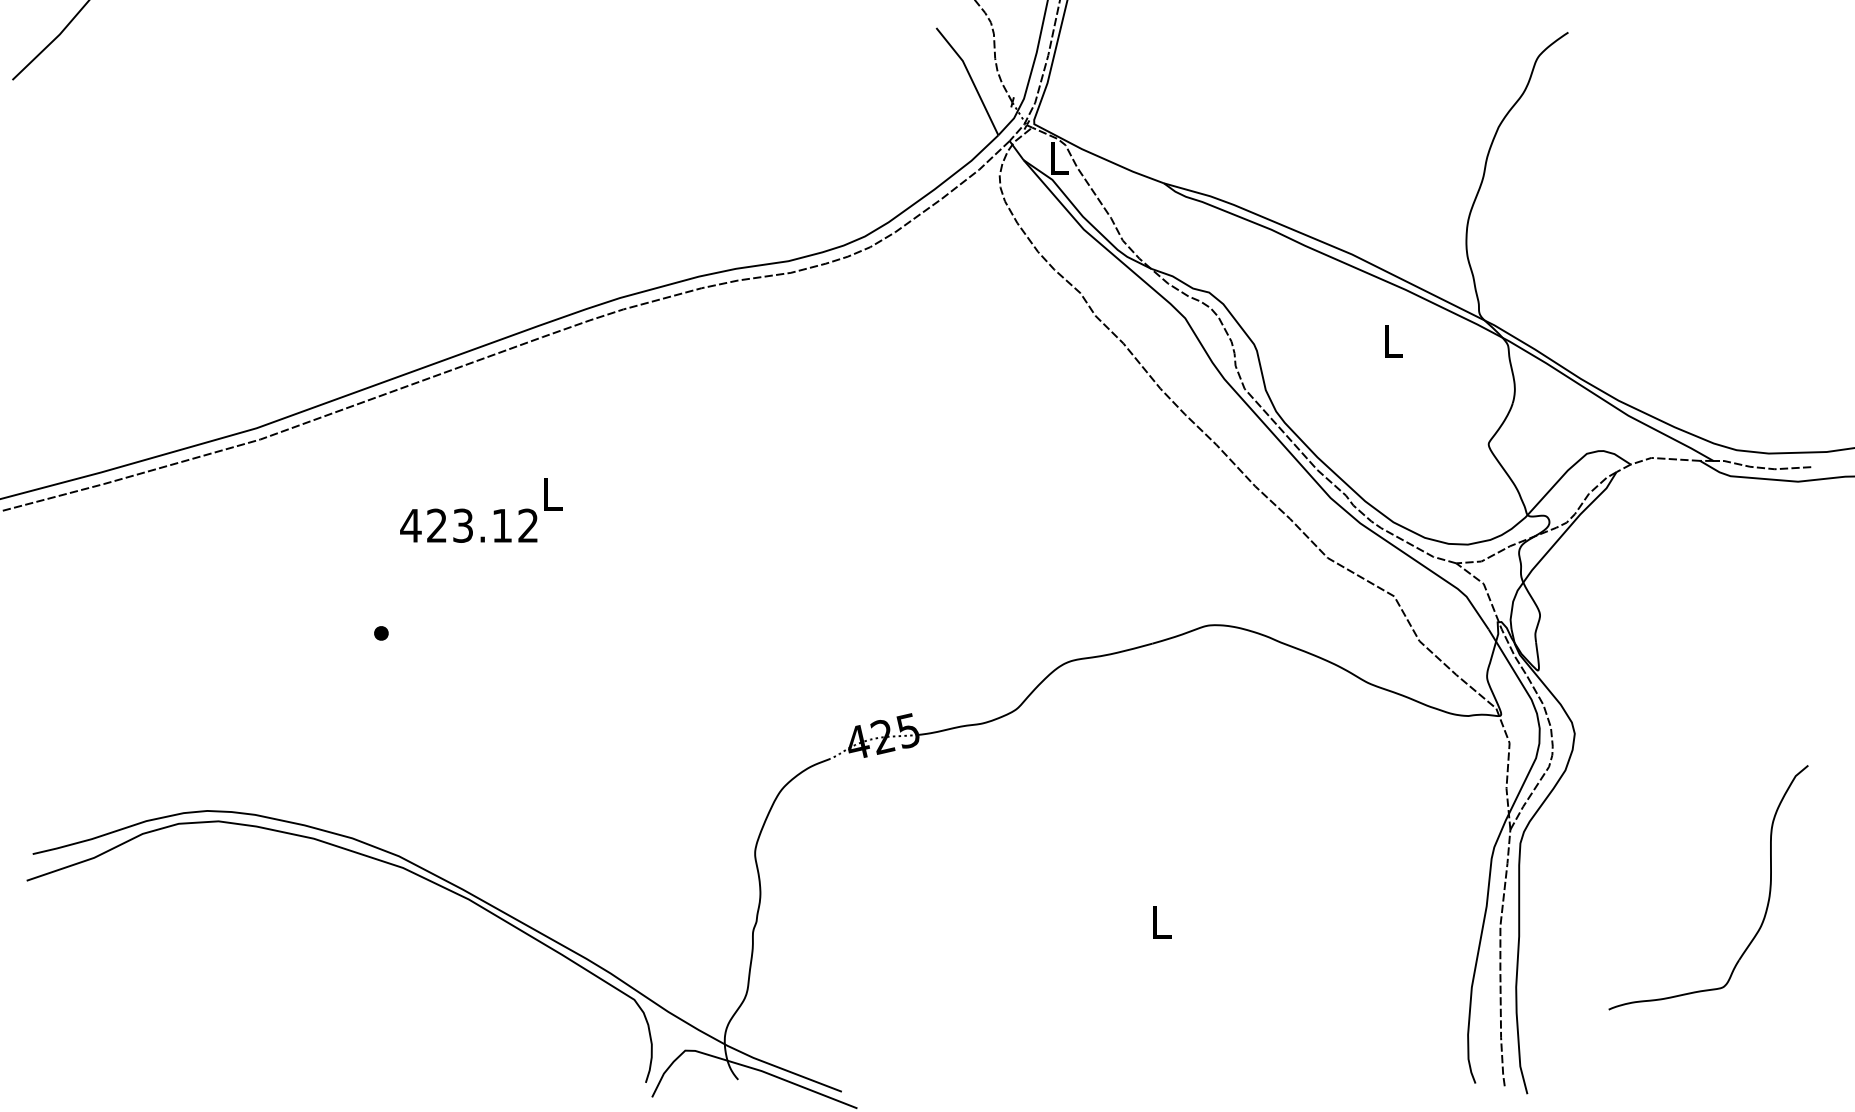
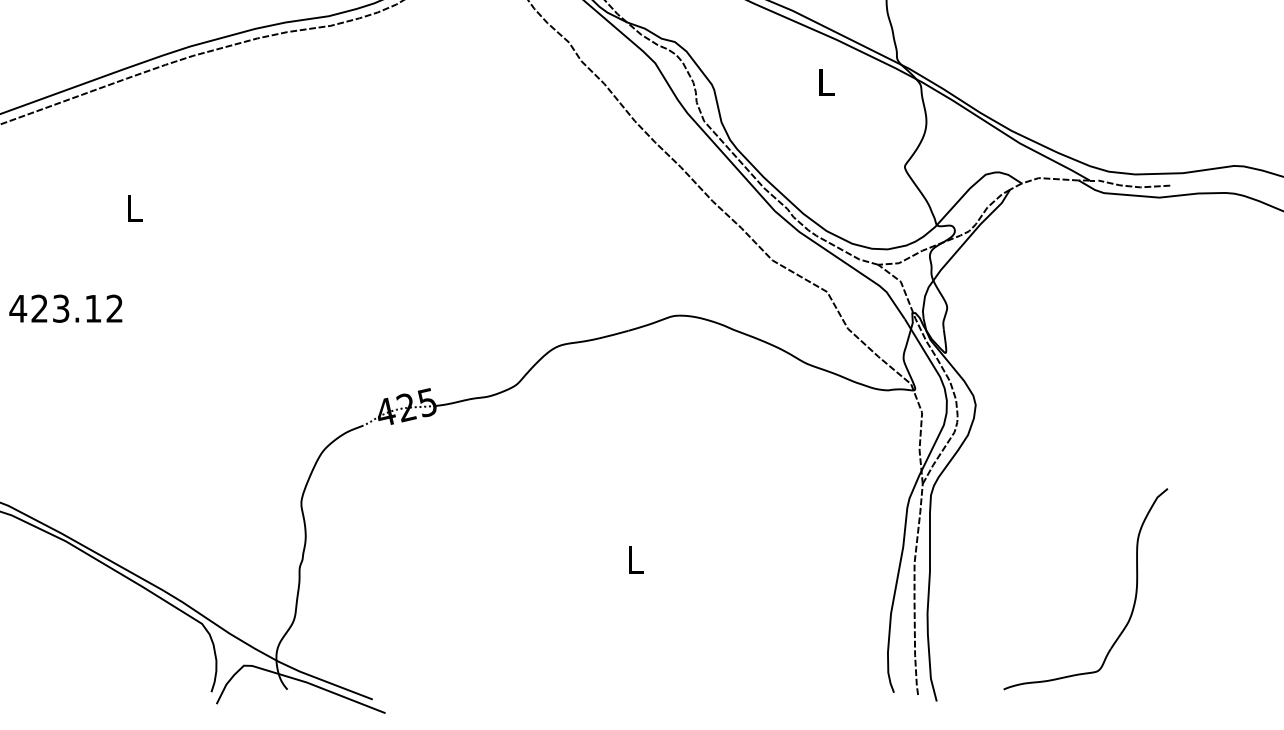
text: (468, 525) -> (65, 308), moved
part: (1768, 894) -> (1135, 594), moved

